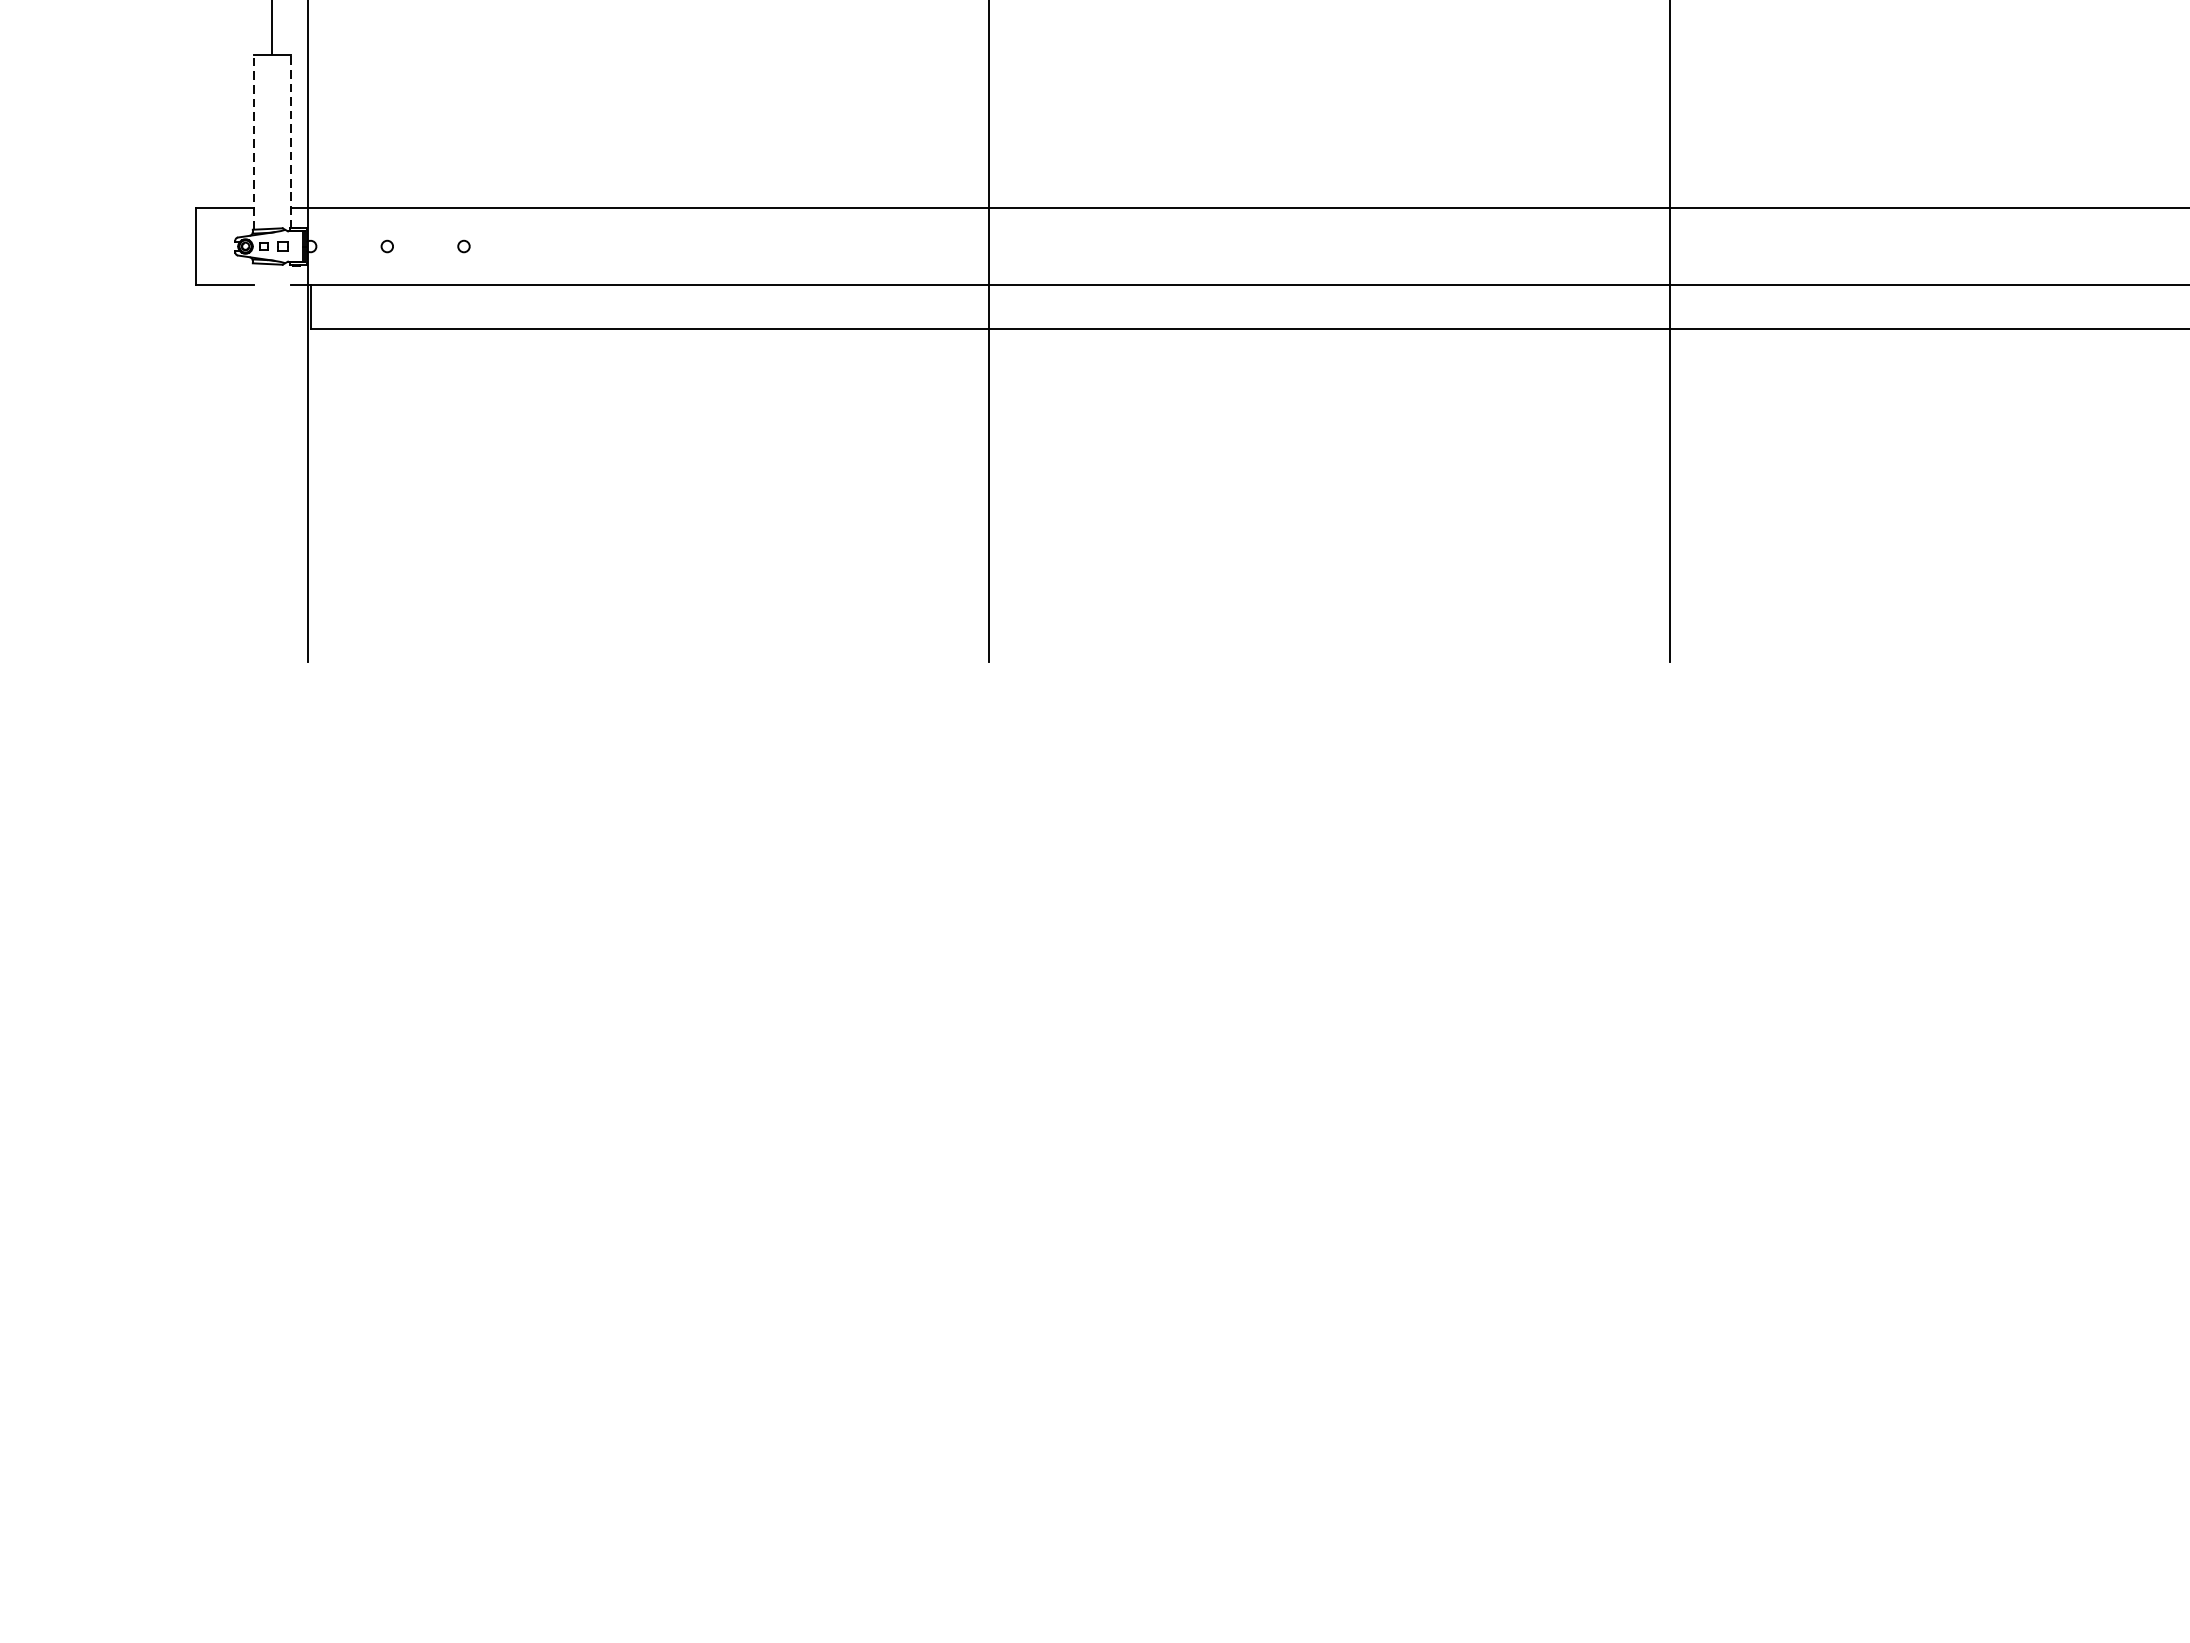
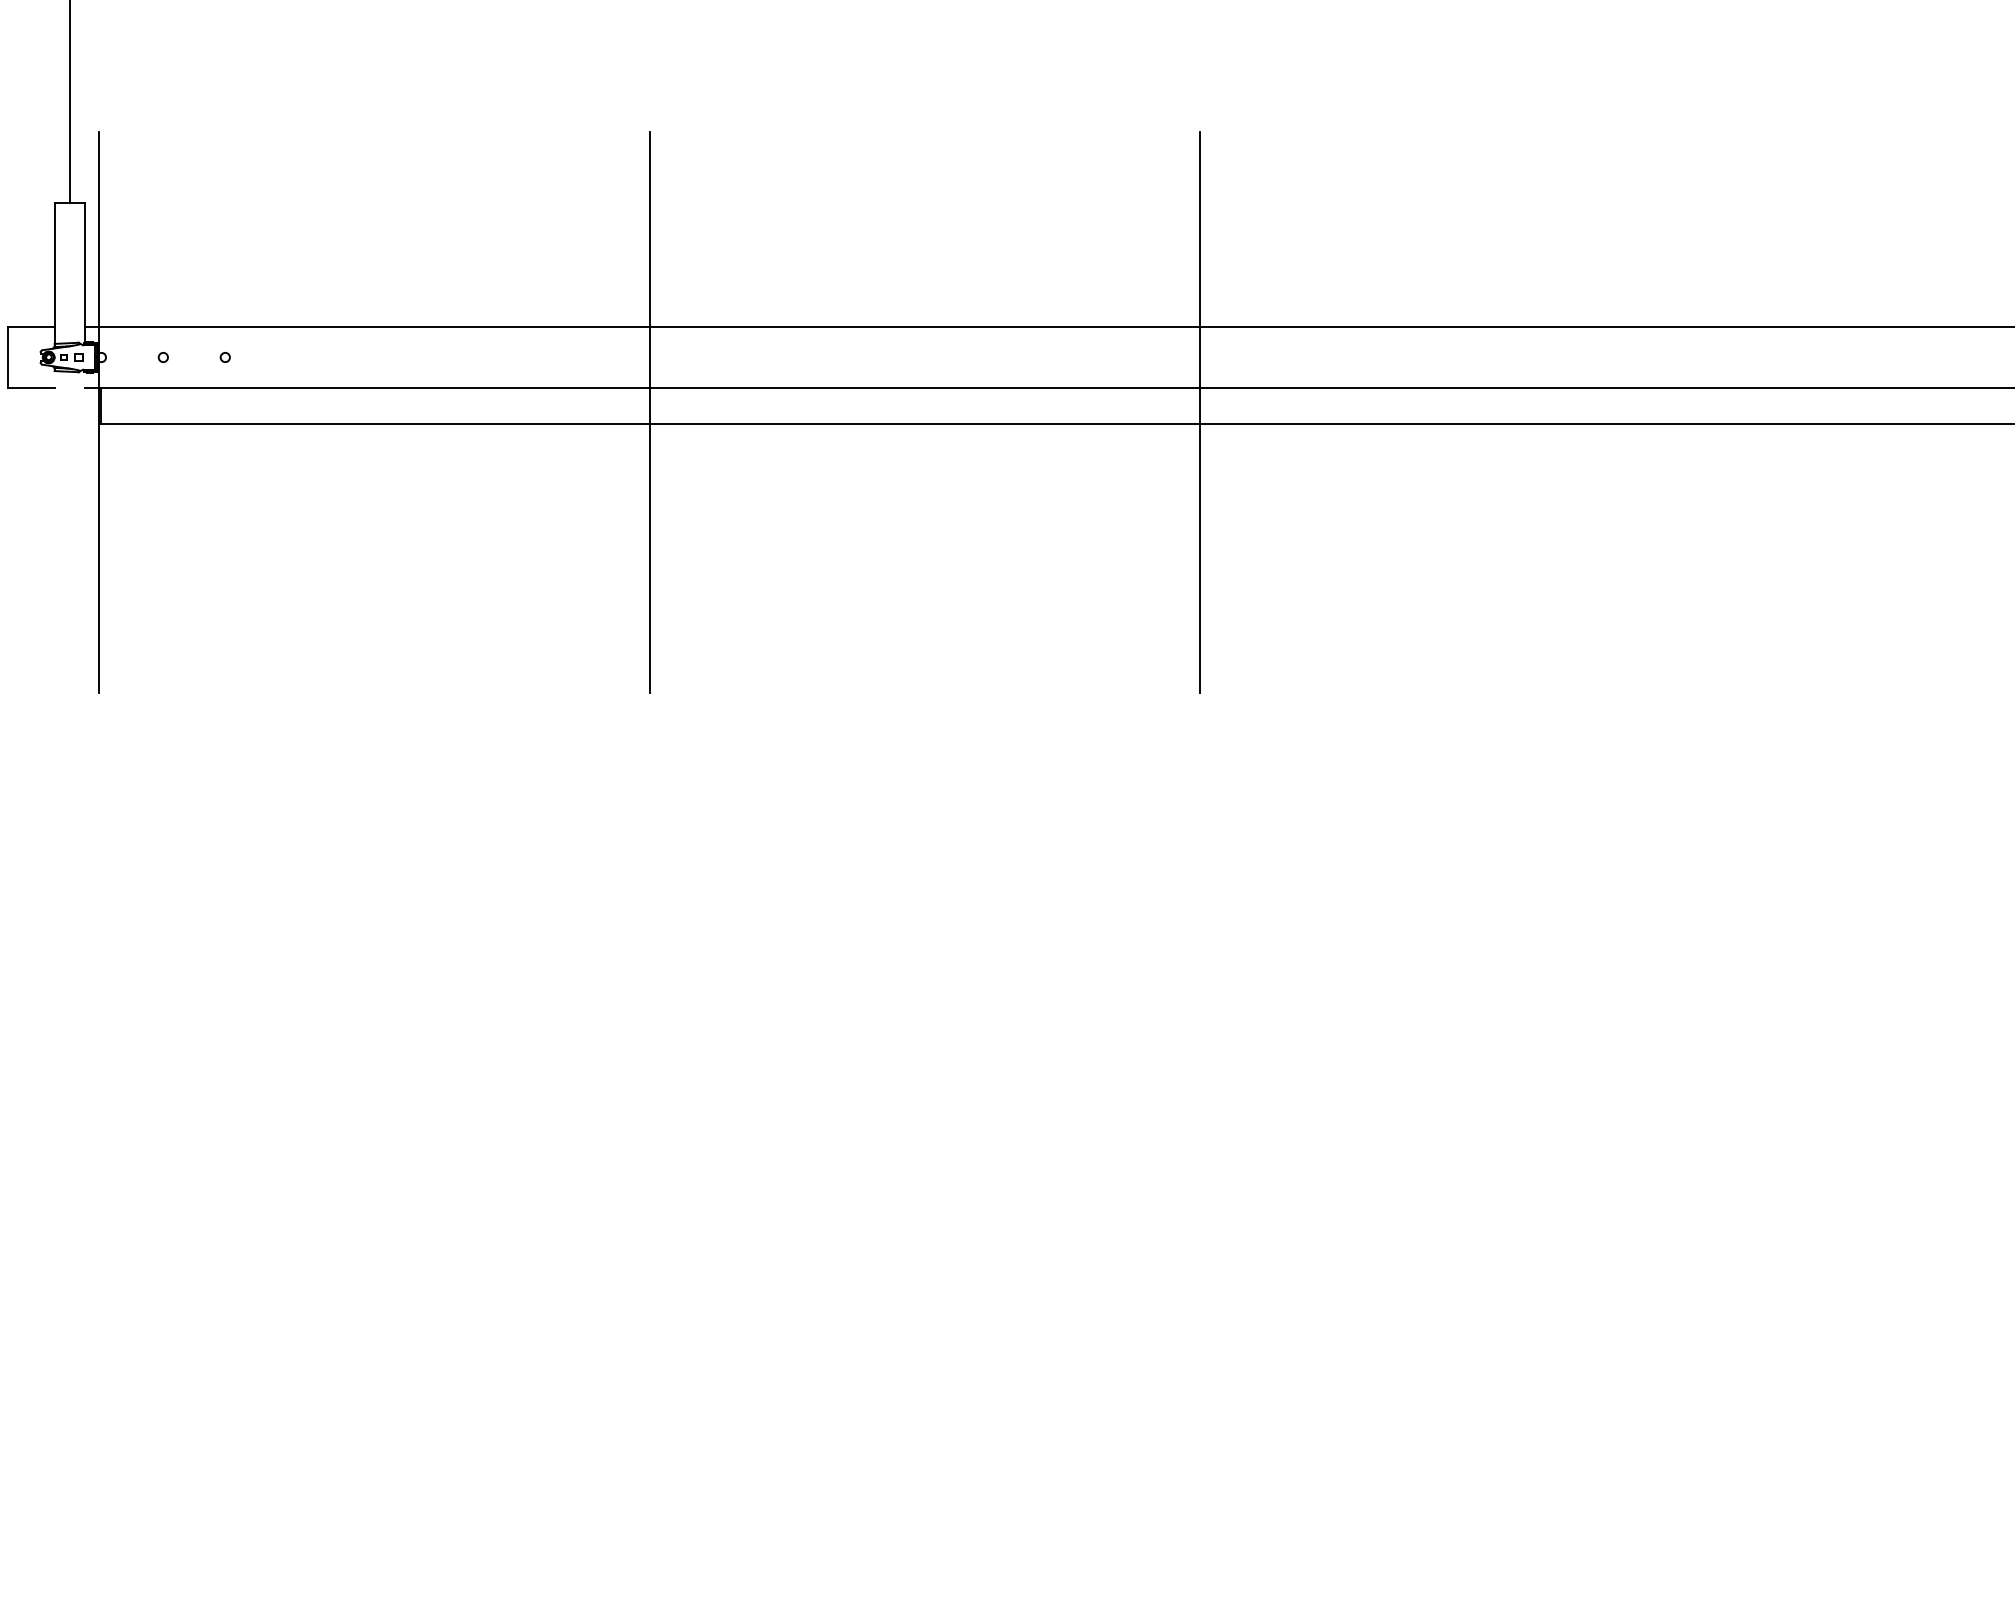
line: (291, 141) -> (85, 272), dashed -> solid
line: (253, 142) -> (55, 273), dashed -> solid

